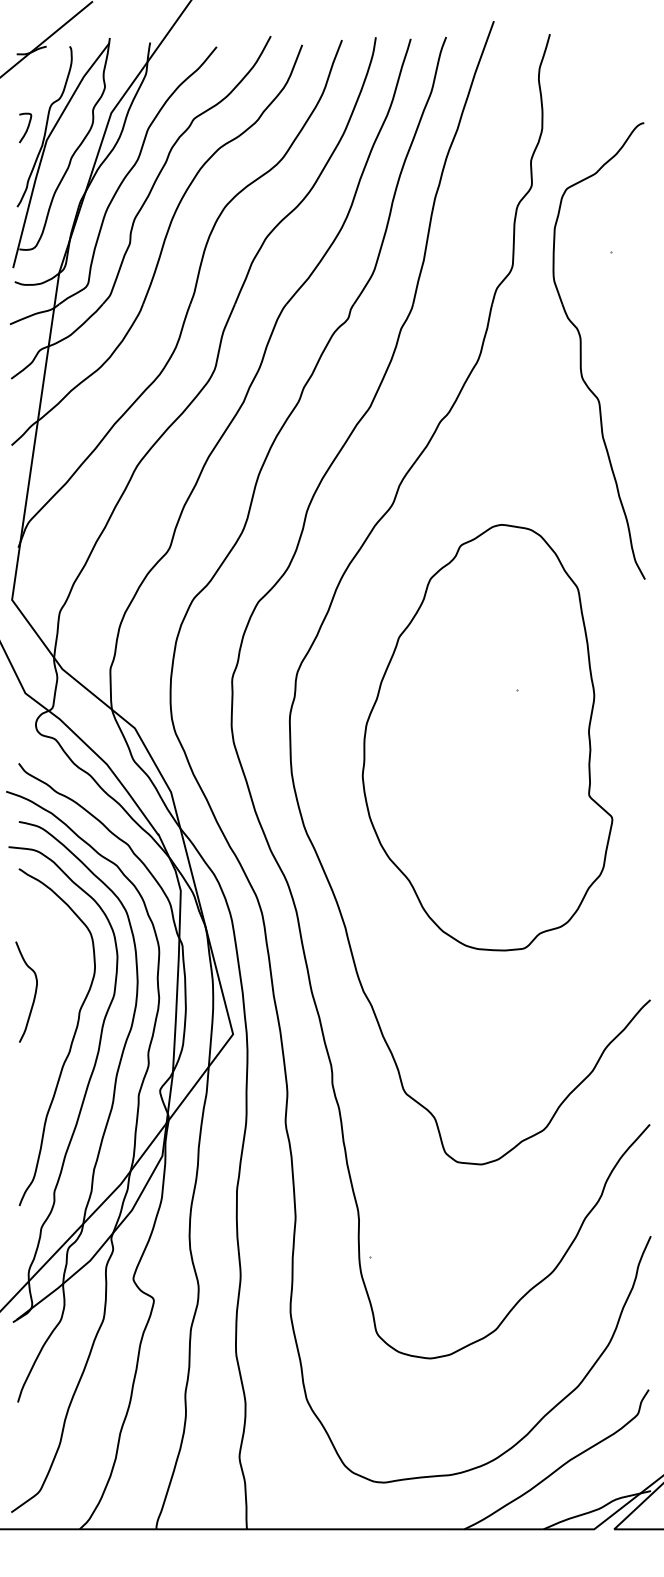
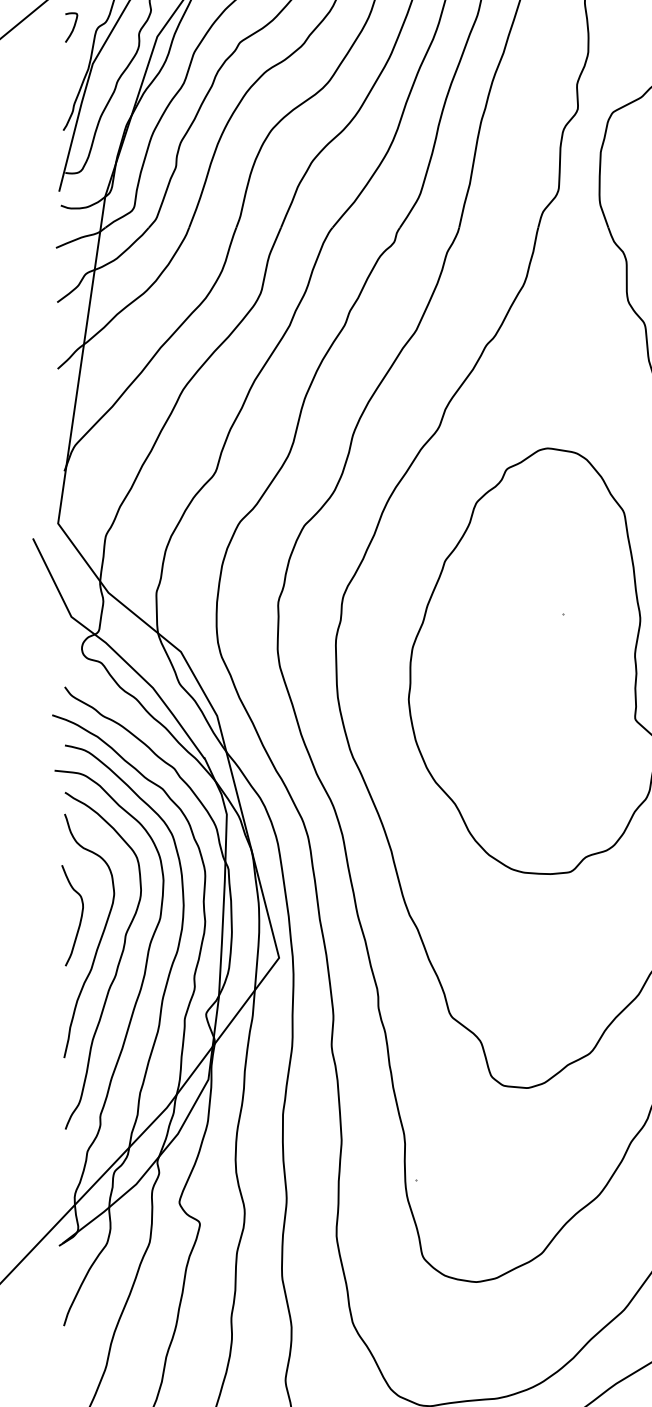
curve: (26, 128) -> (72, 28), moved
curve: (53, 1016) -> (99, 940), added

